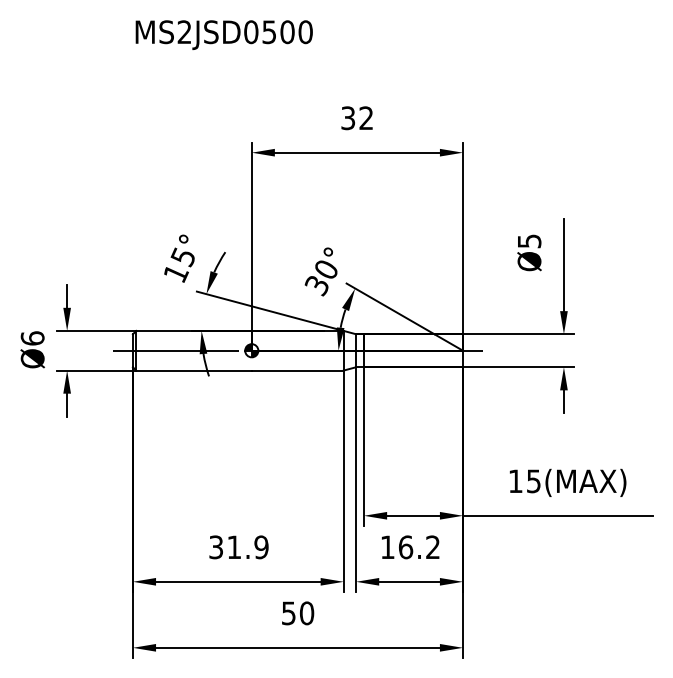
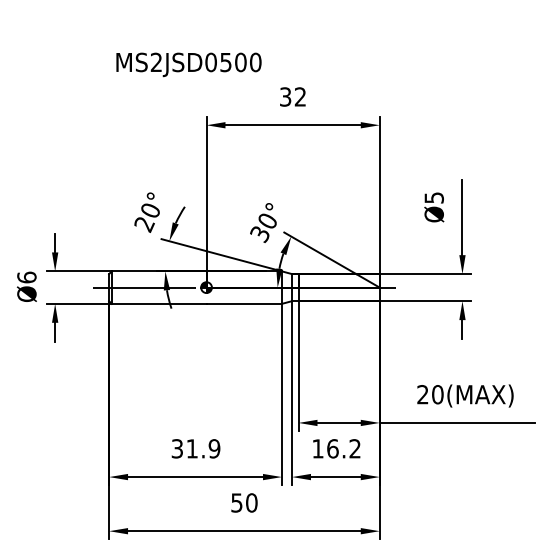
text: (223, 34) -> (188, 64), moved
text: (178, 265) -> (146, 217), 15° -> 20°
text: (524, 481) -> (430, 394), 15(MAX) -> 20(MAX)

